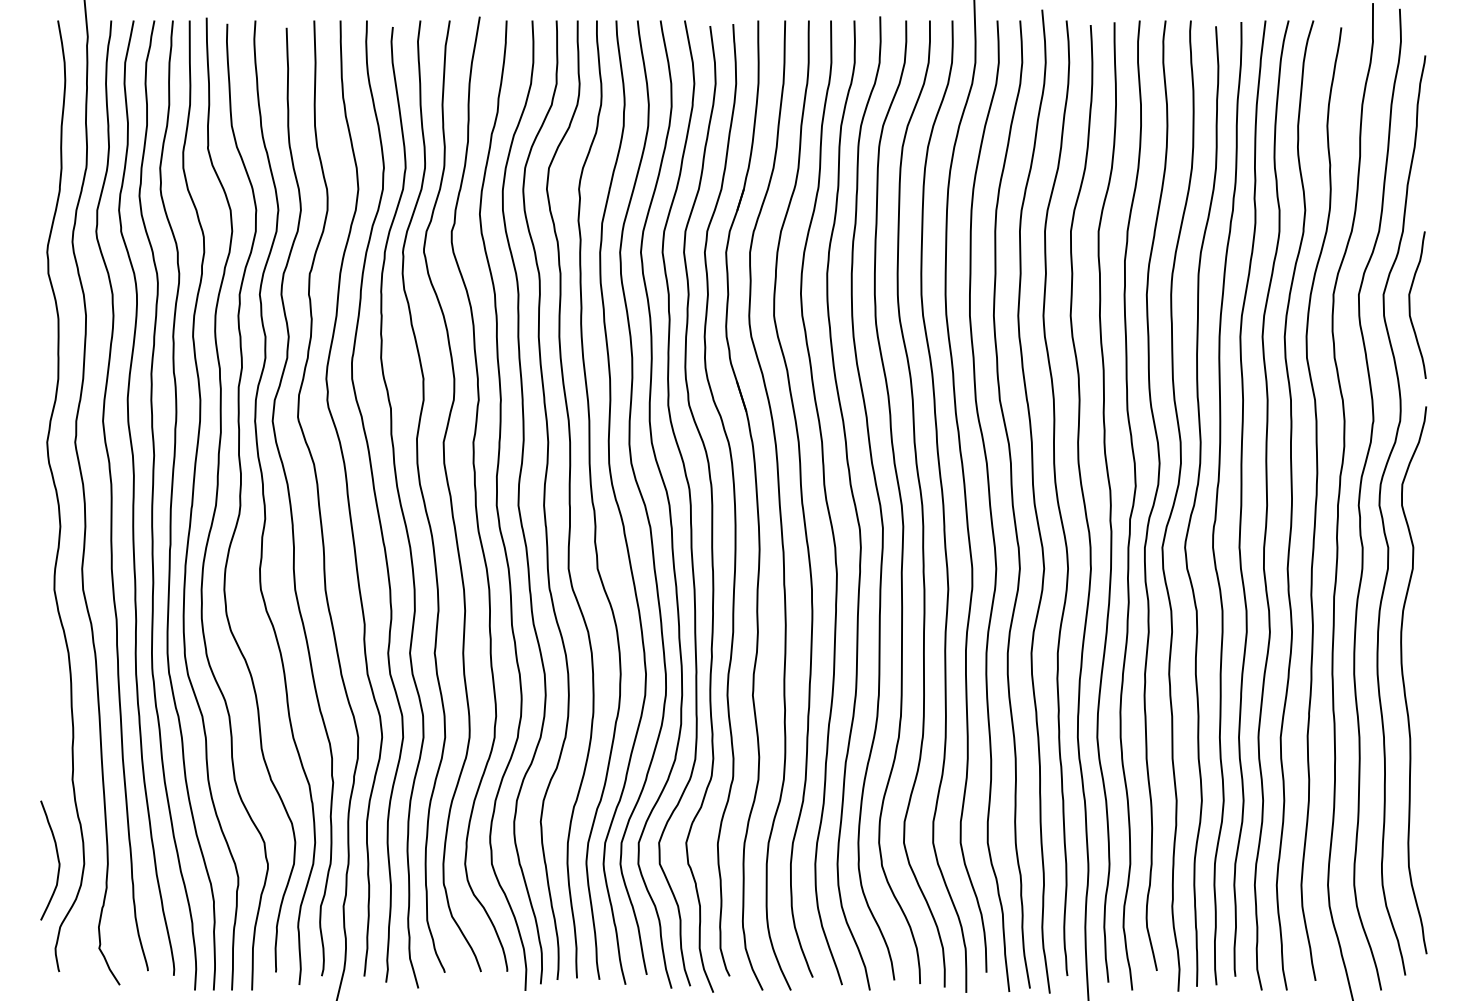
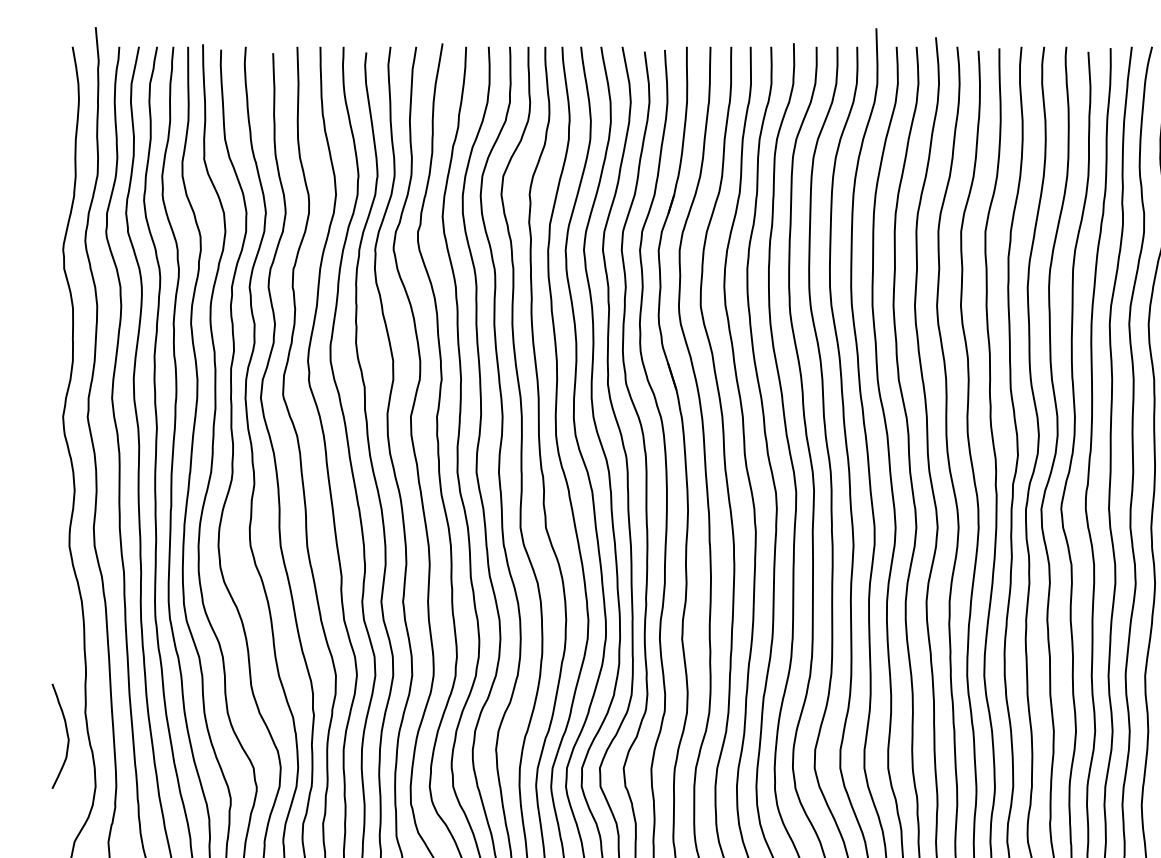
curve: (57, 860) -> (66, 736), moved

